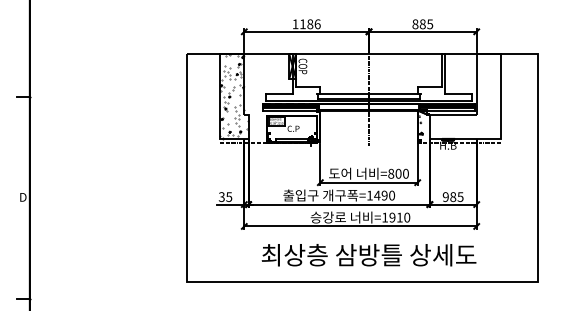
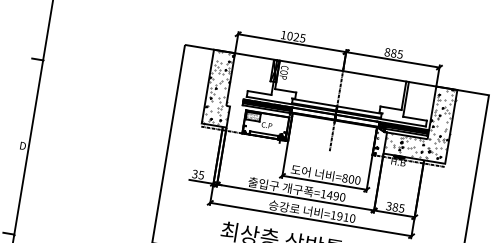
text: (310, 24) -> (296, 37), 1186 -> 1025
hatch: (465, 94) -> (420, 120), added
text: (445, 196) -> (388, 205), 985 -> 385

